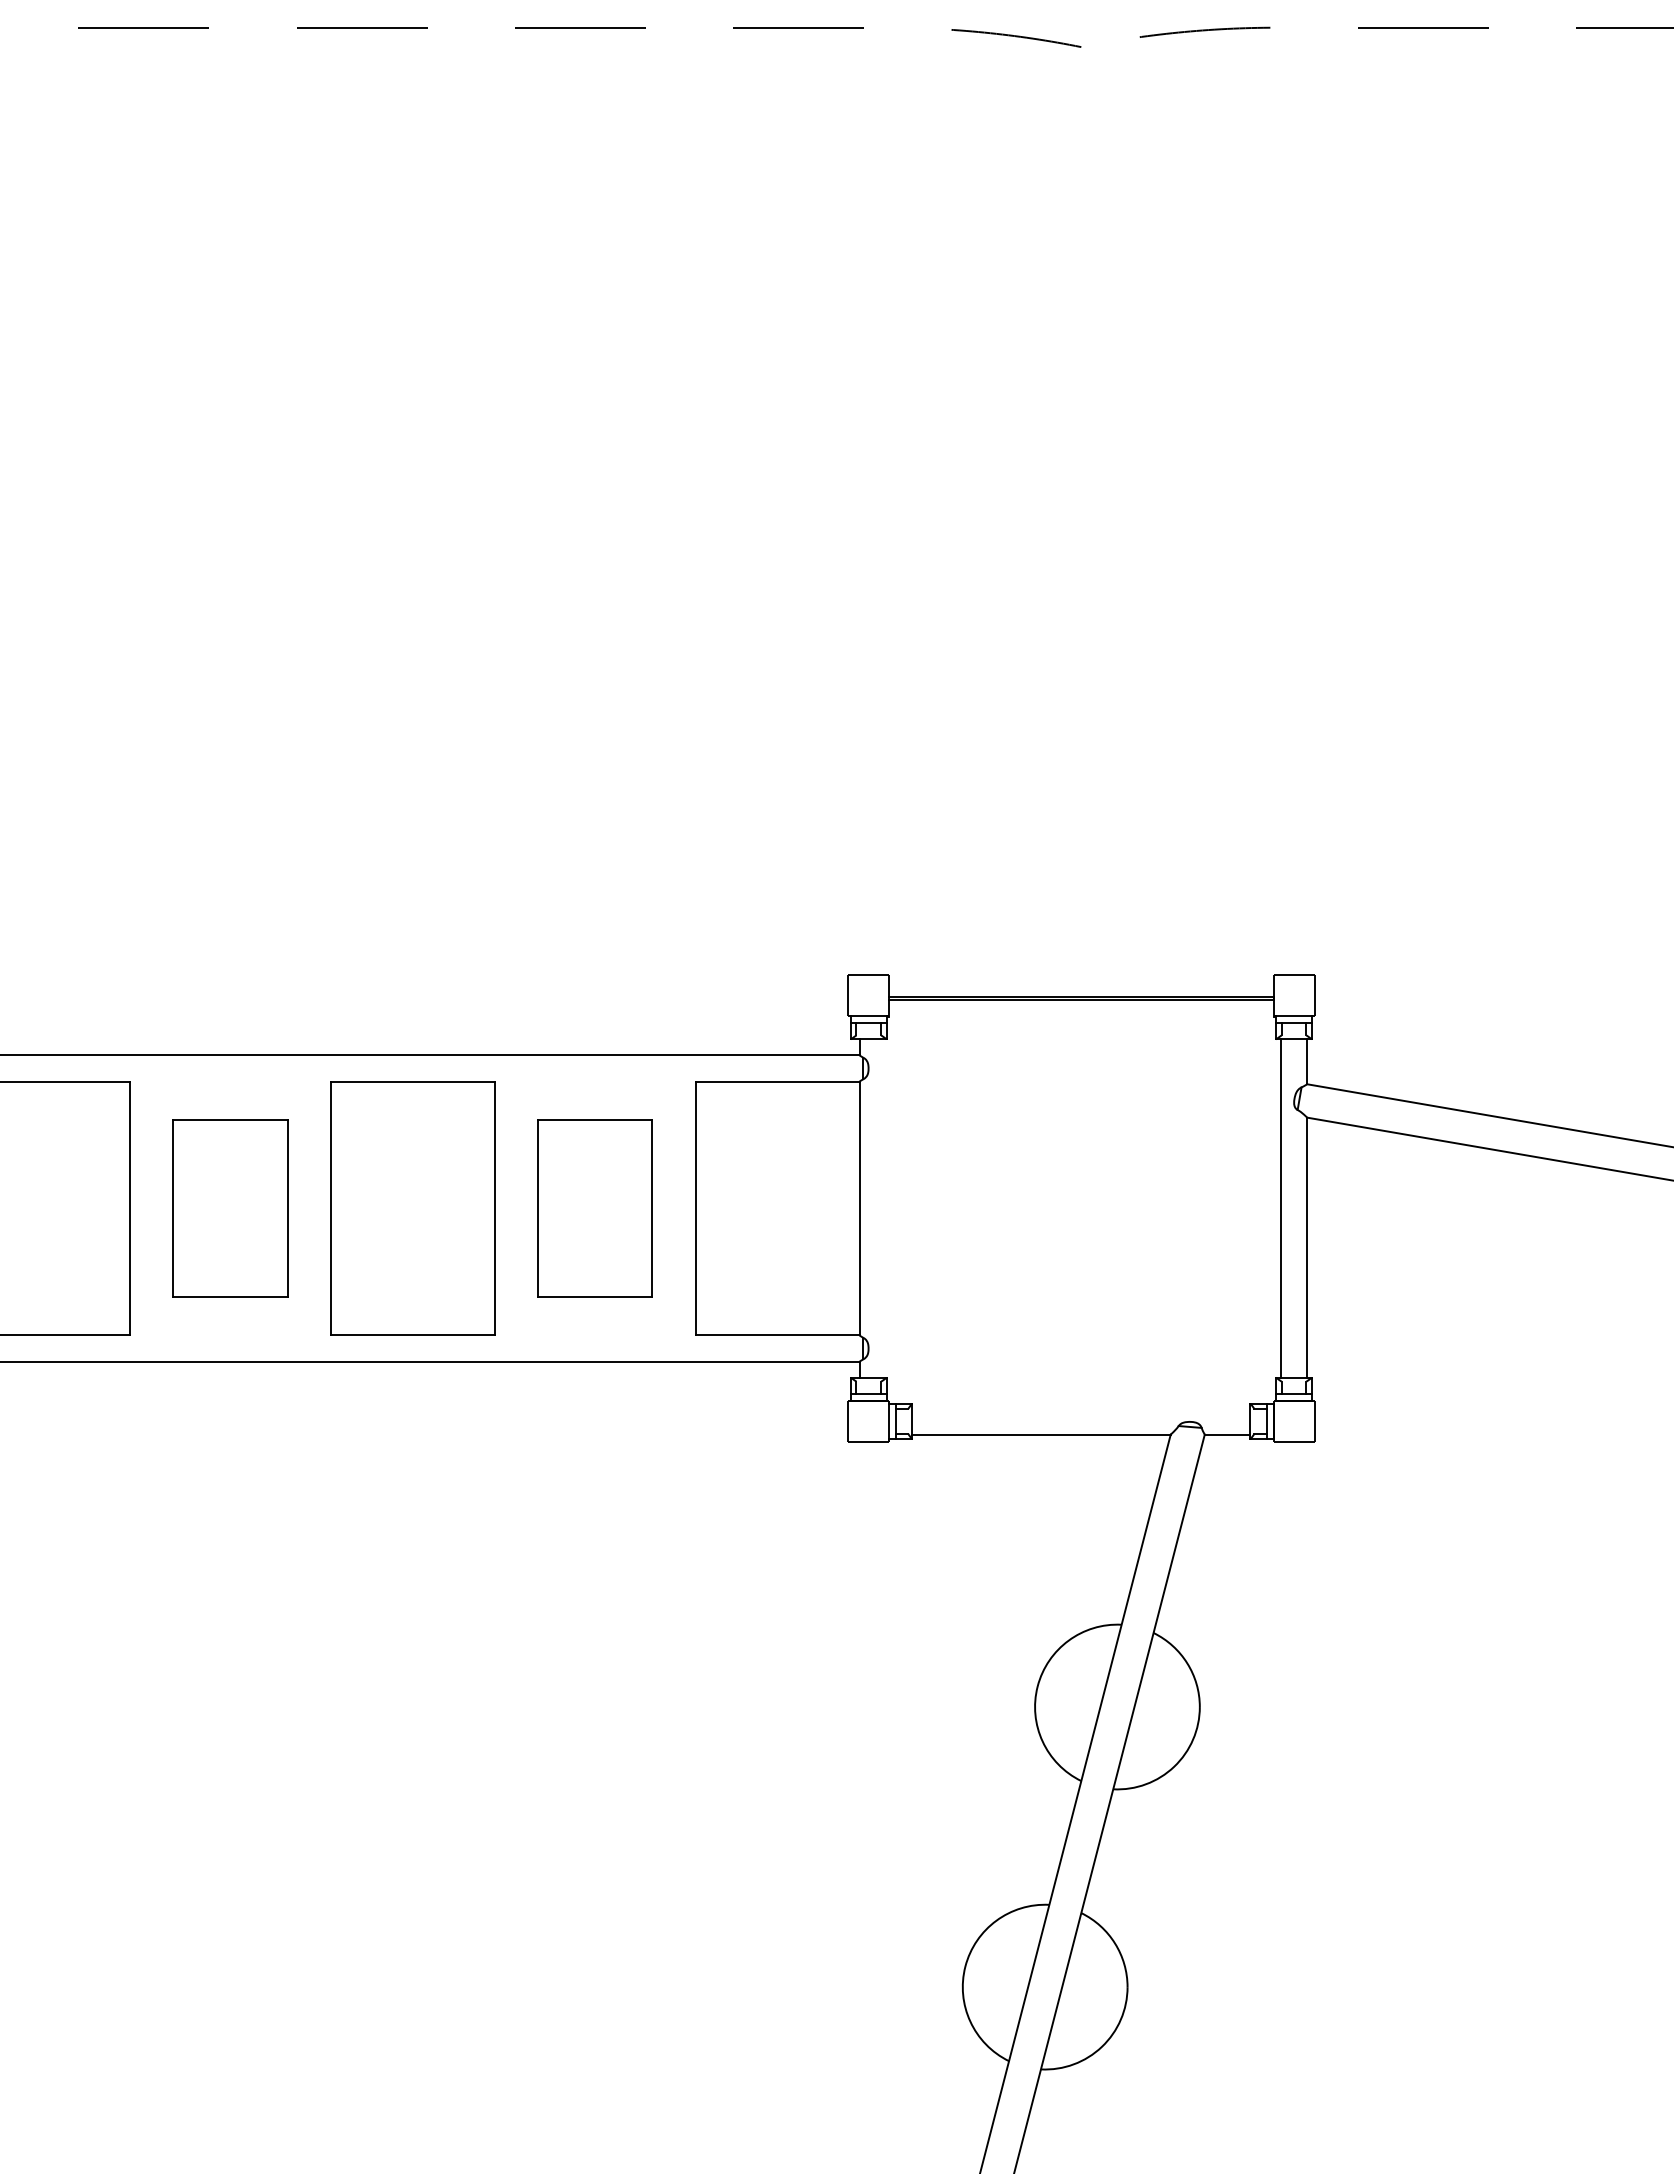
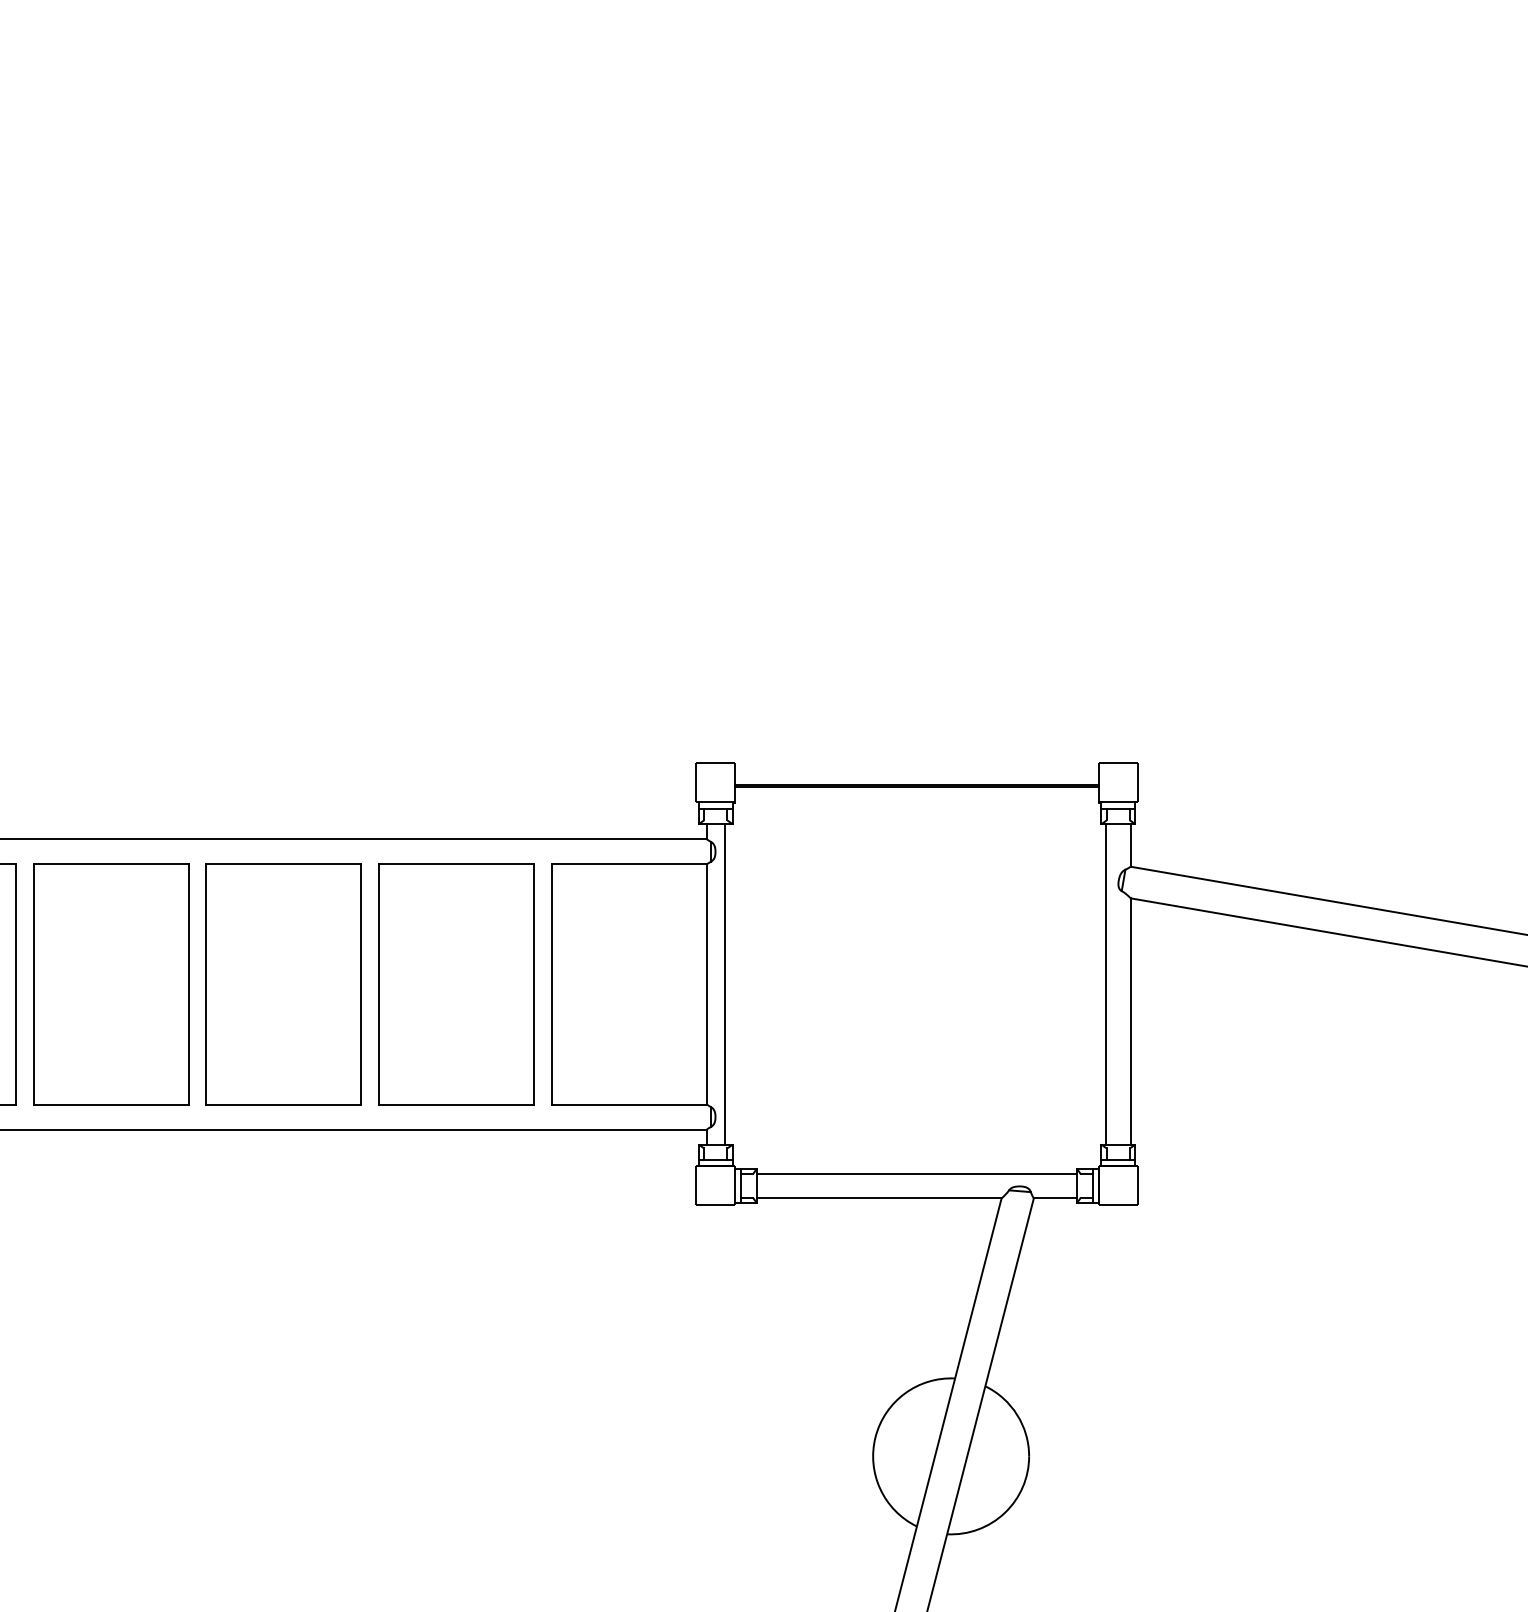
part: (229, 1208) -> (110, 984), size x1.43
part: (594, 1208) -> (456, 984), size x1.43
line: (878, 1208) -> (724, 984), added
line: (1081, 1408) -> (917, 1173), added

